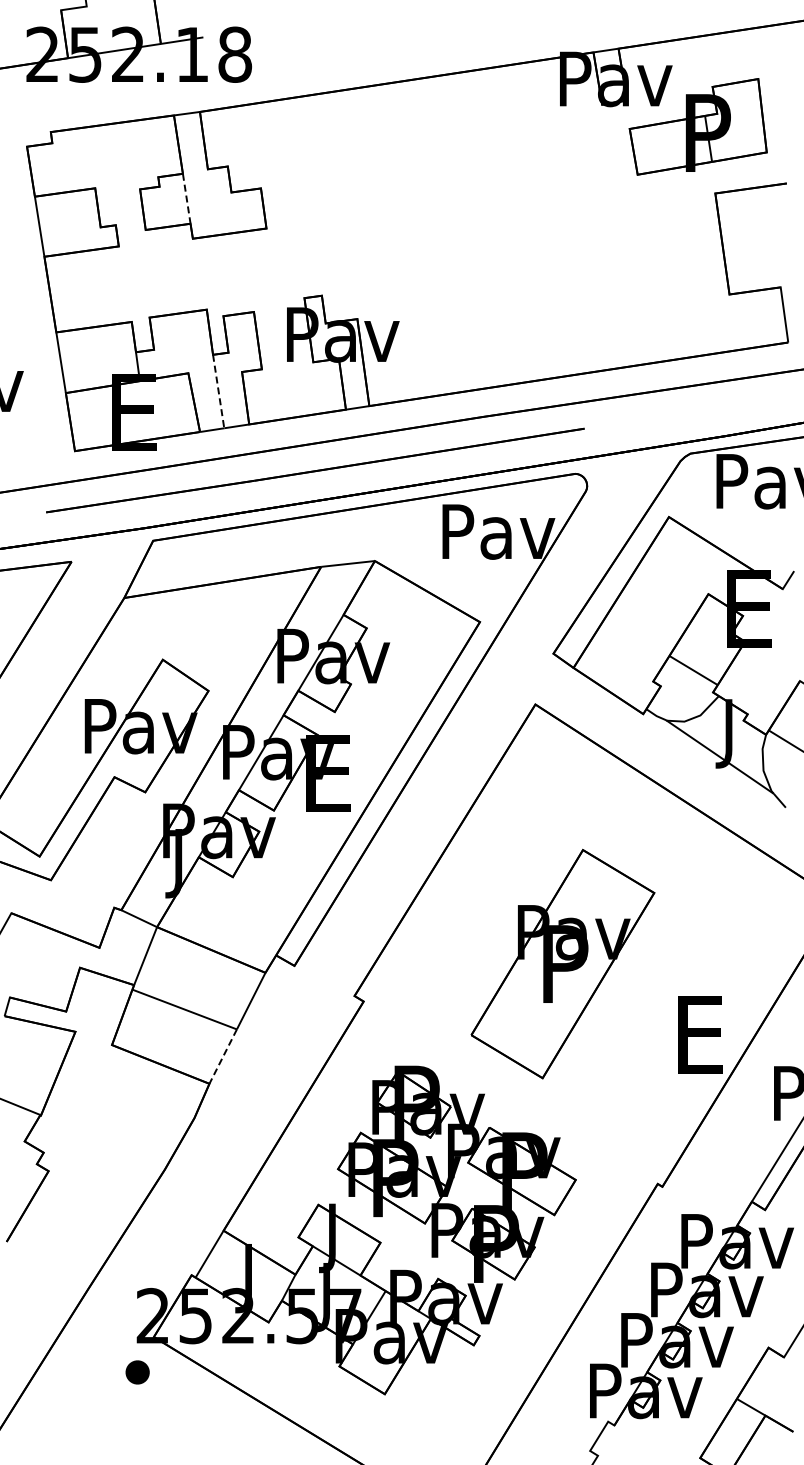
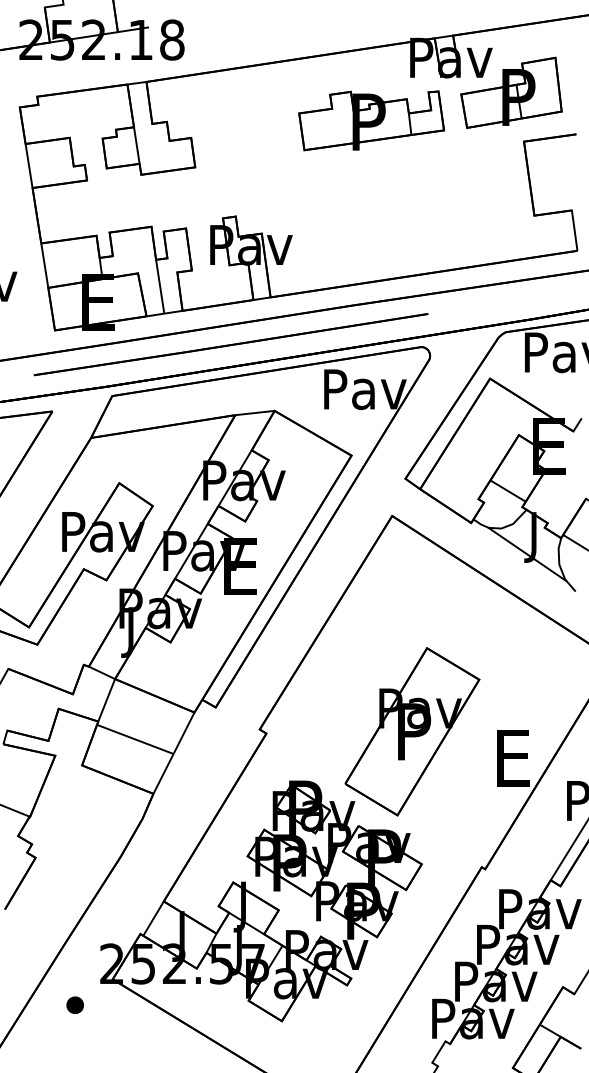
part: (507, 165) -> (371, 121), added
line: (186, 199) -> (136, 146), dashed -> solid
line: (218, 392) -> (160, 287), dashed -> solid
part: (562, 963) -> (412, 731), moved
line: (222, 1057) -> (163, 774), dashed -> solid
part: (137, 1372) -> (75, 1005), moved

